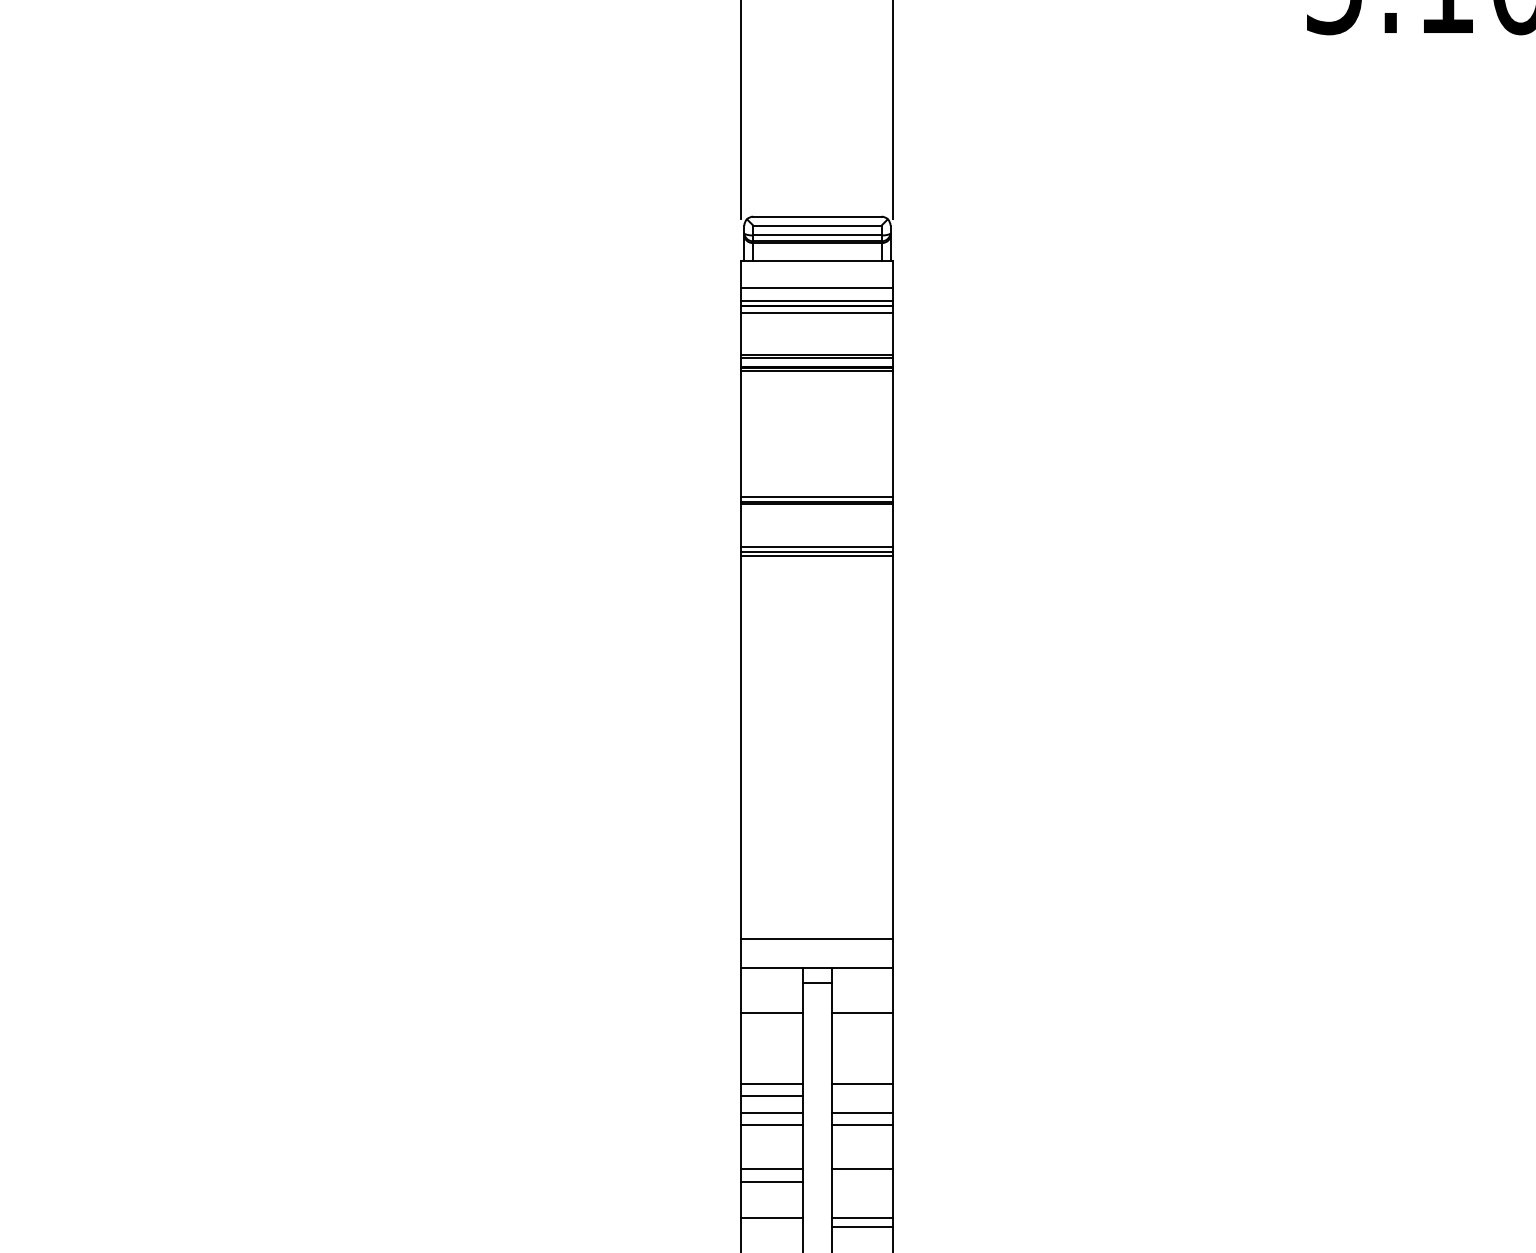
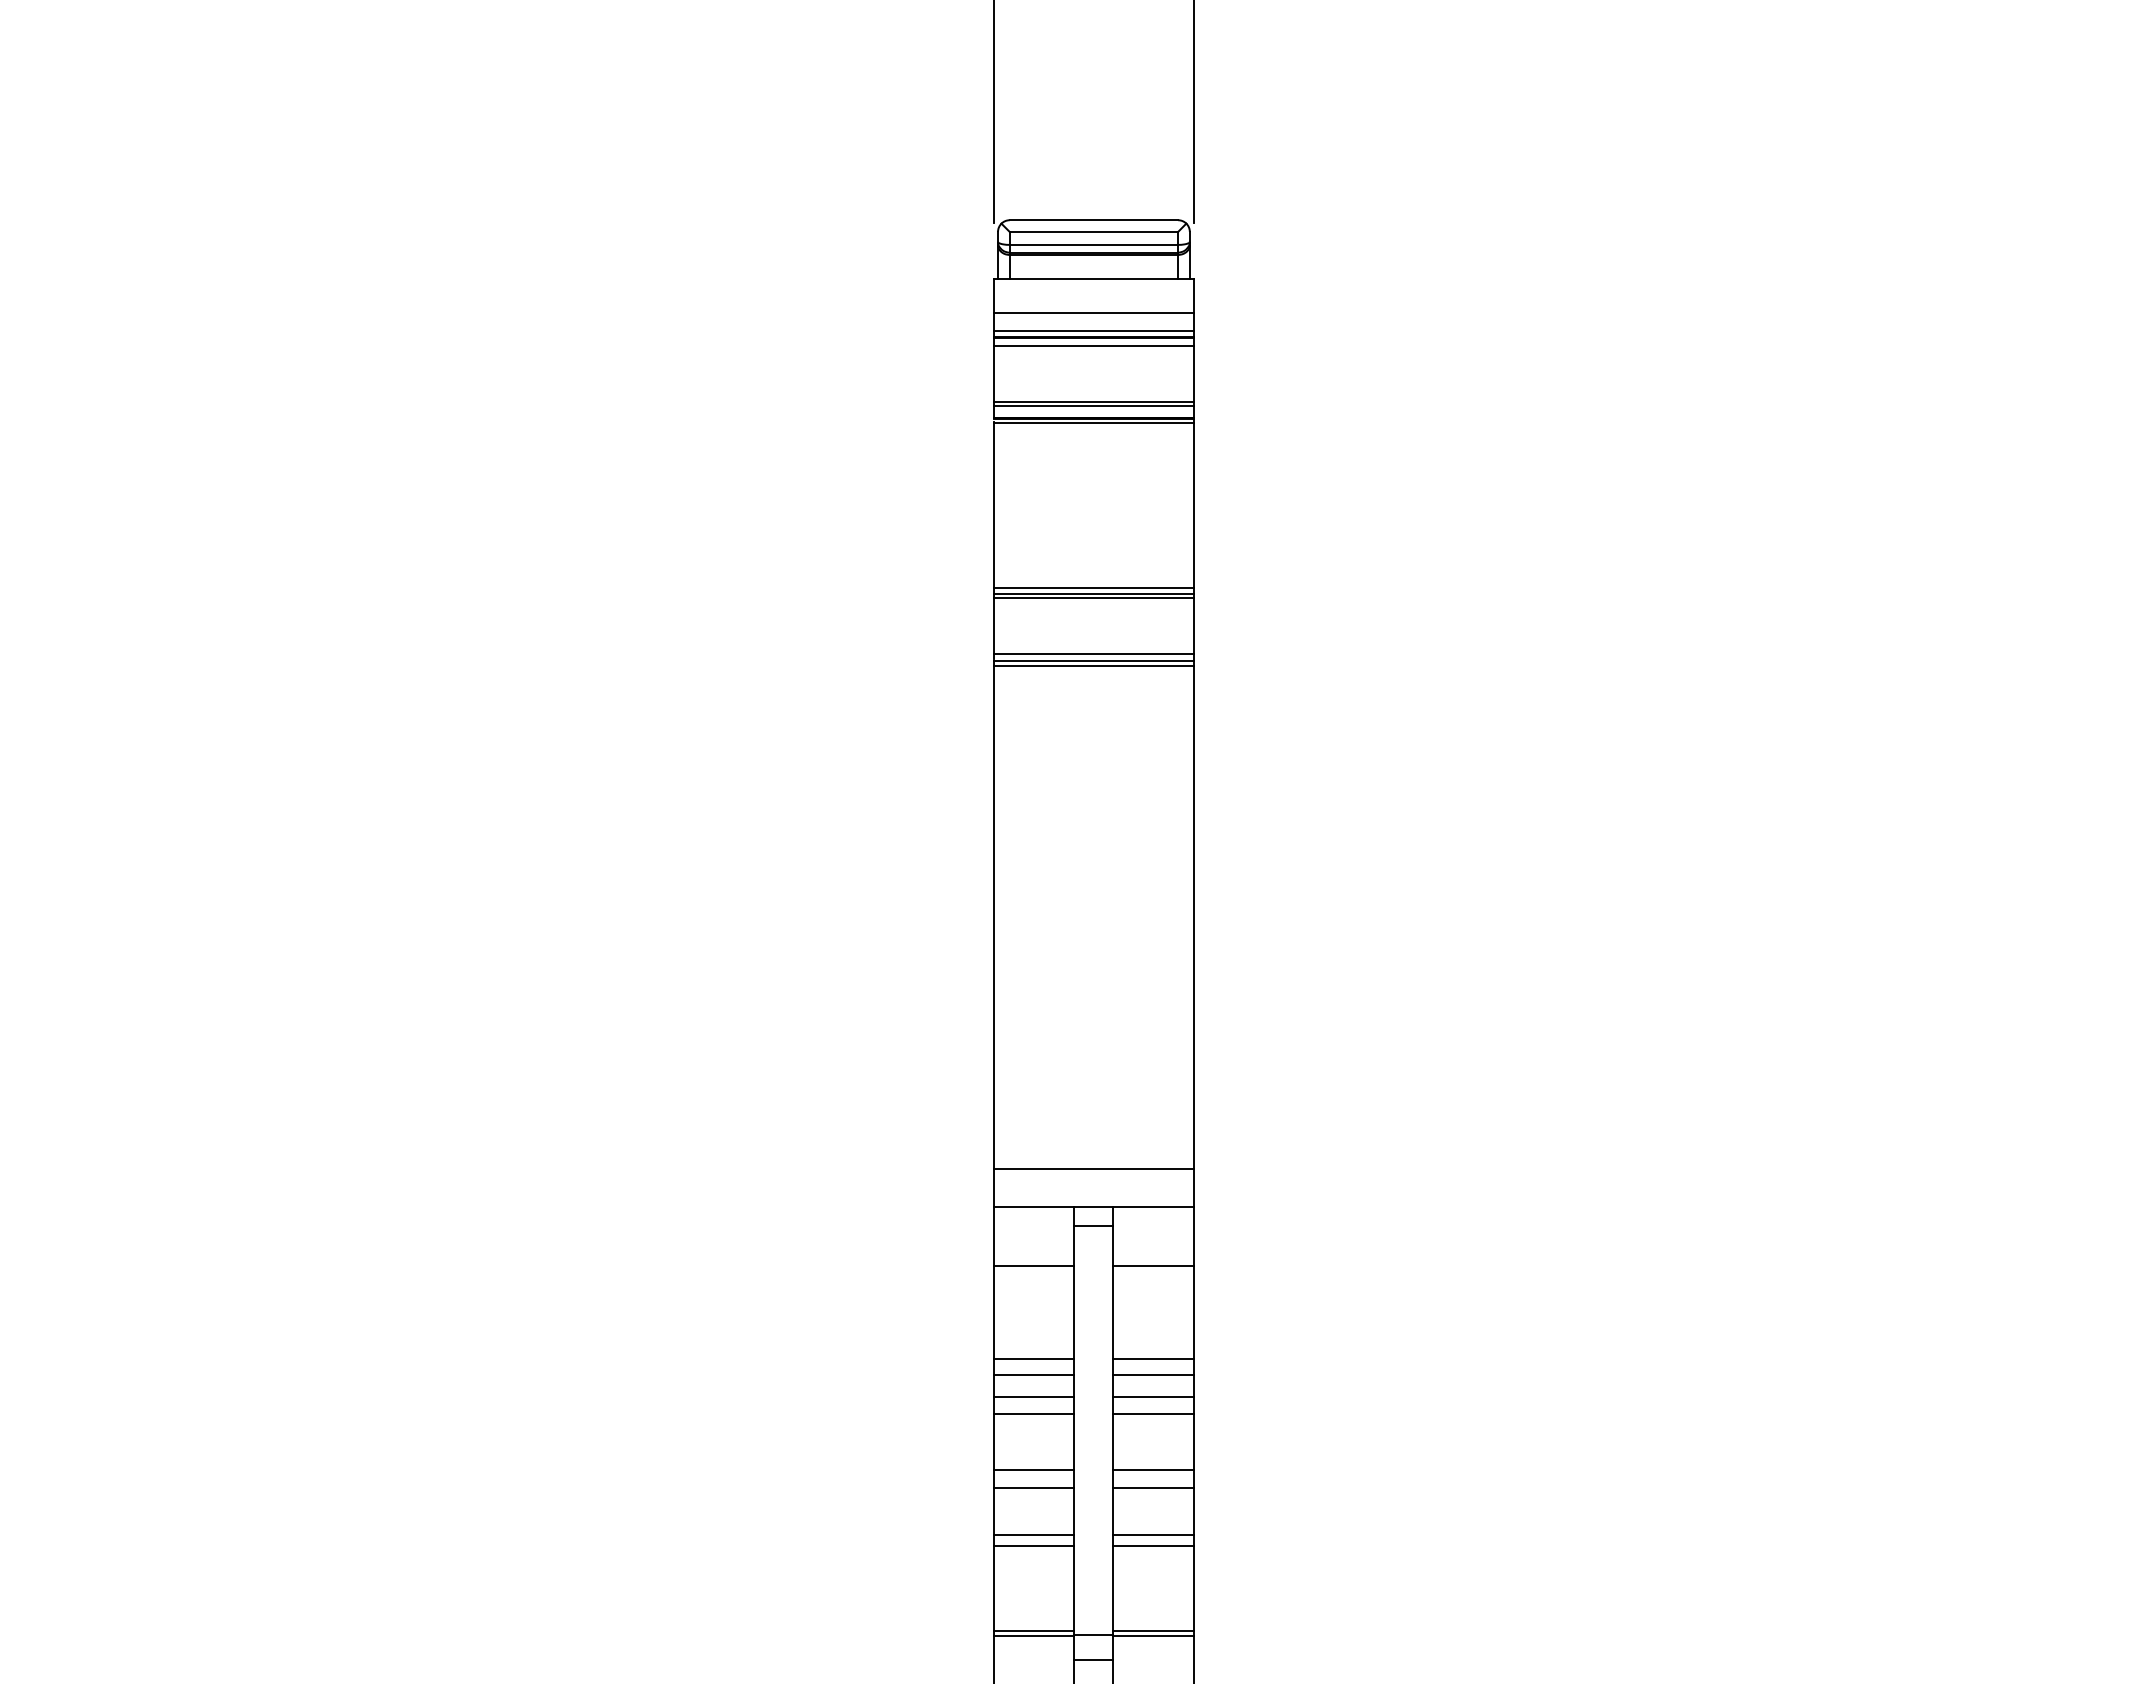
line: (862, 1096) -> (1153, 1375), added
line: (862, 1182) -> (1153, 1488), added
line: (772, 1226) -> (1034, 1546), added

